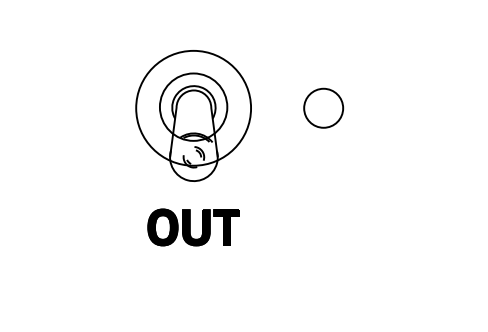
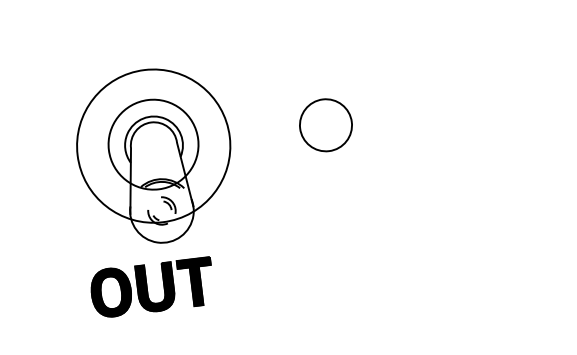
part: (193, 227) -> (151, 287), moved

